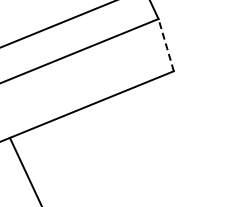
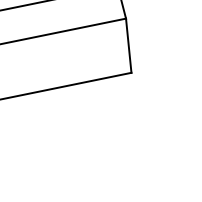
line: (166, 44) -> (129, 45), dashed -> solid

